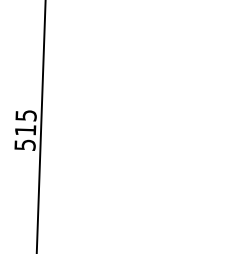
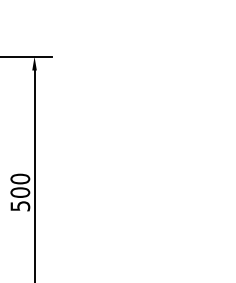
text: (26, 122) -> (20, 185), 515 -> 500

